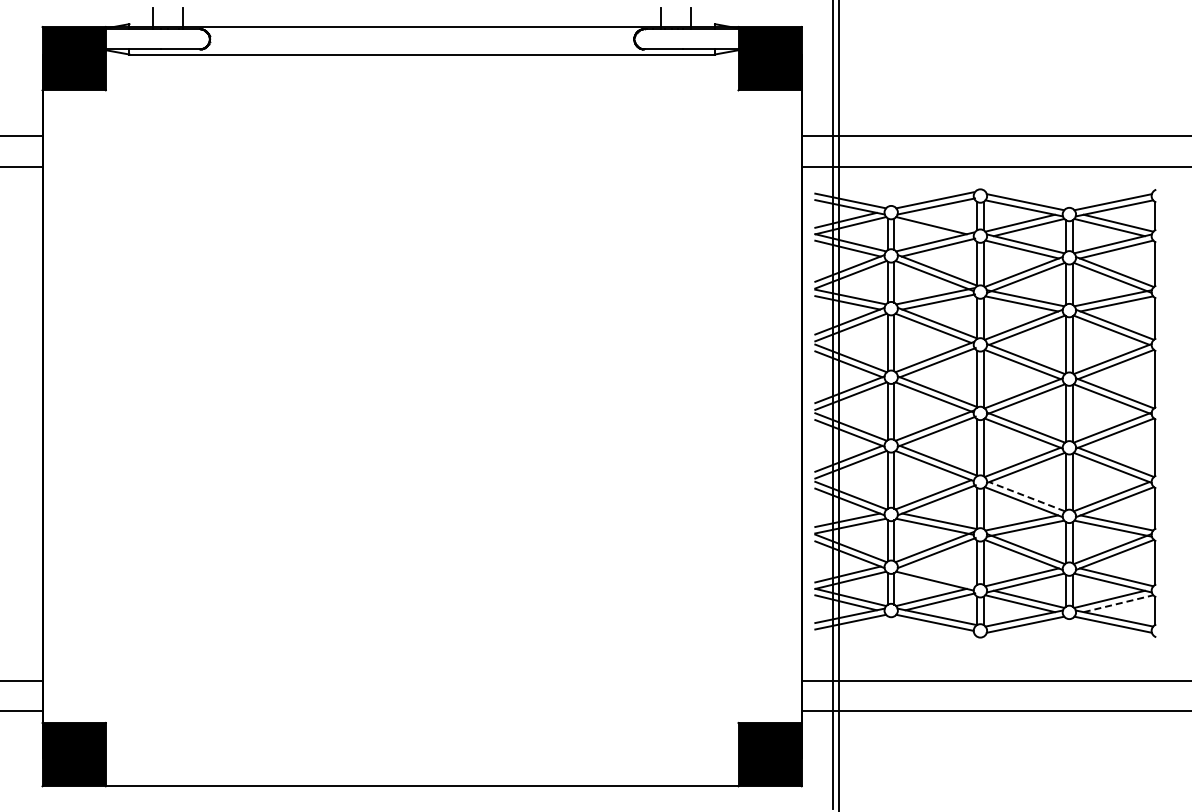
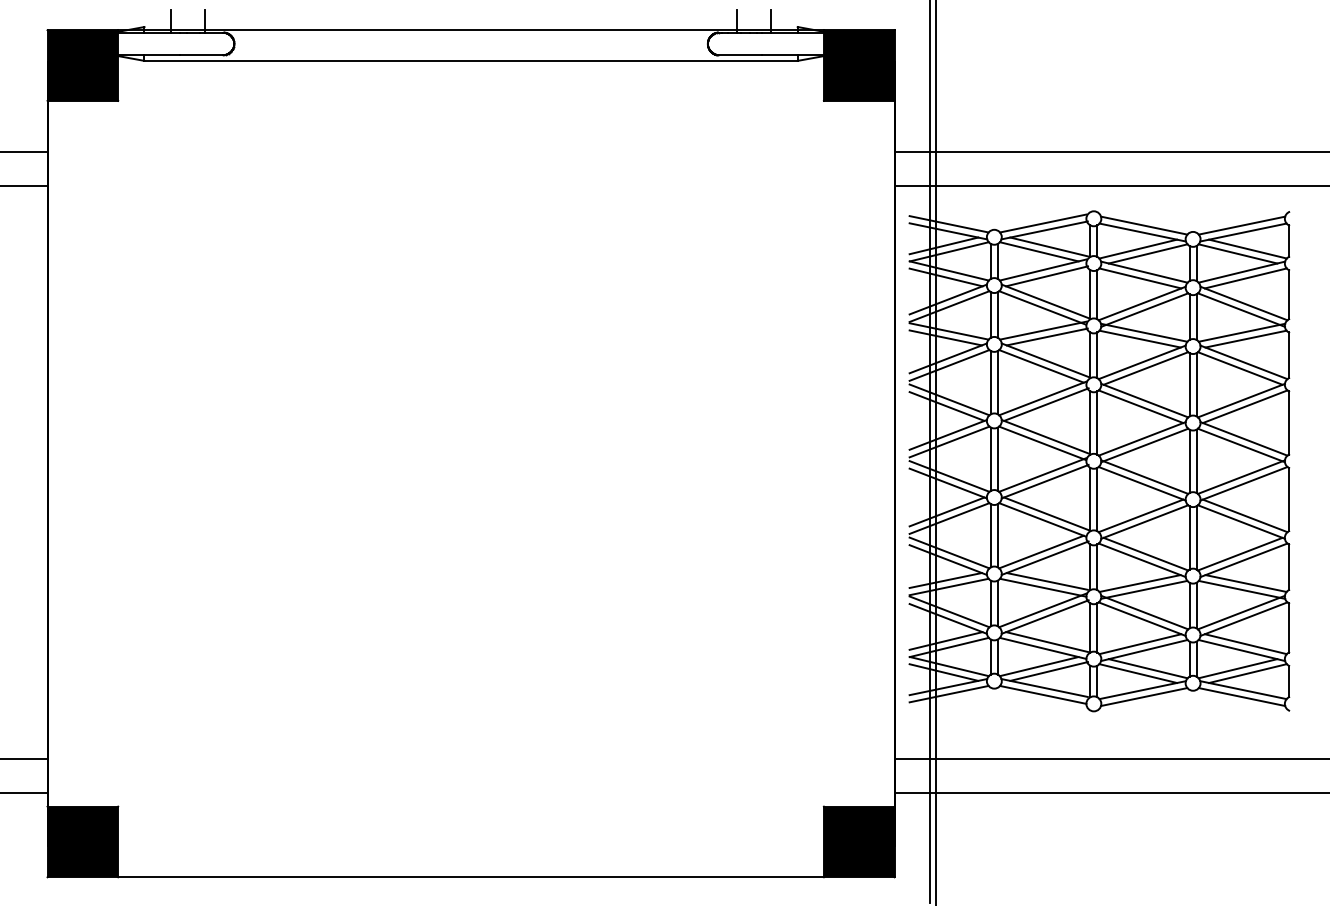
line: (940, 220) -> (1049, 246), added
line: (1027, 496) -> (1146, 553), dashed -> solid
line: (938, 575) -> (1047, 642), added
line: (1118, 603) -> (1247, 673), dashed -> solid

